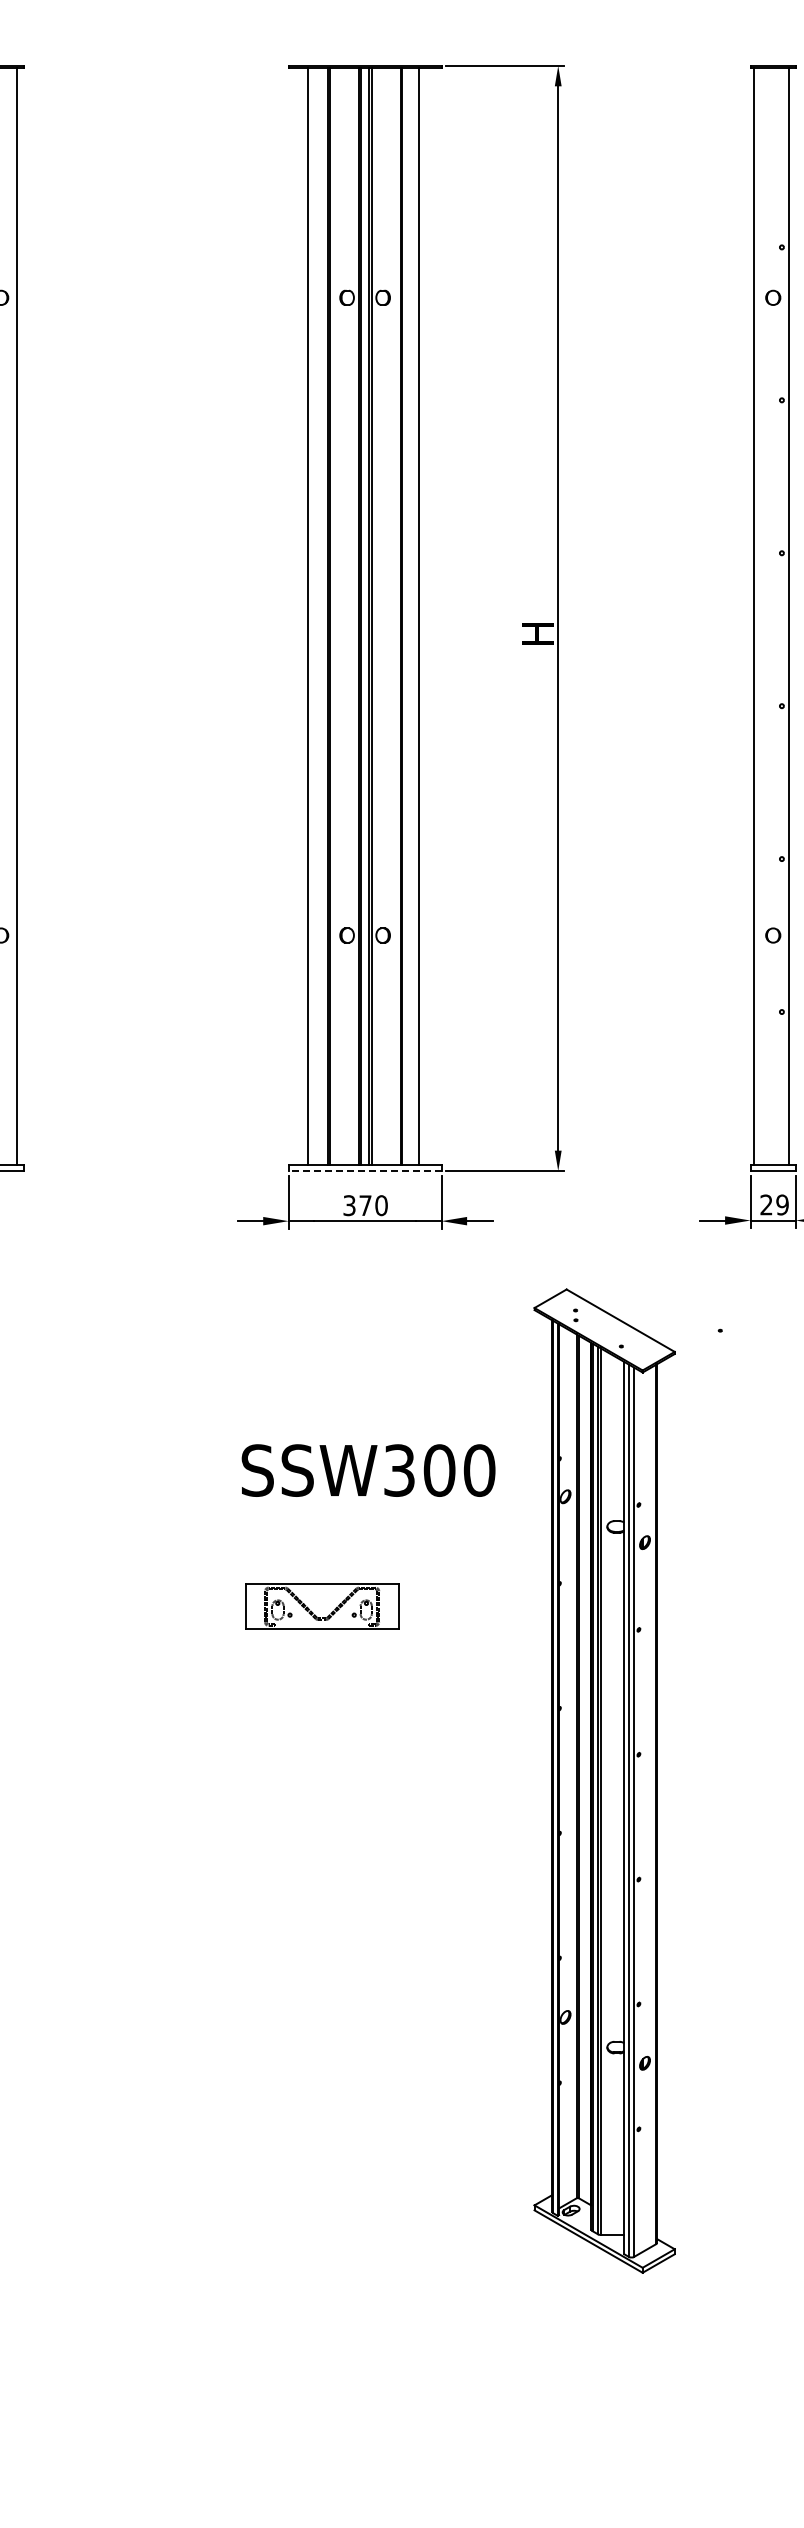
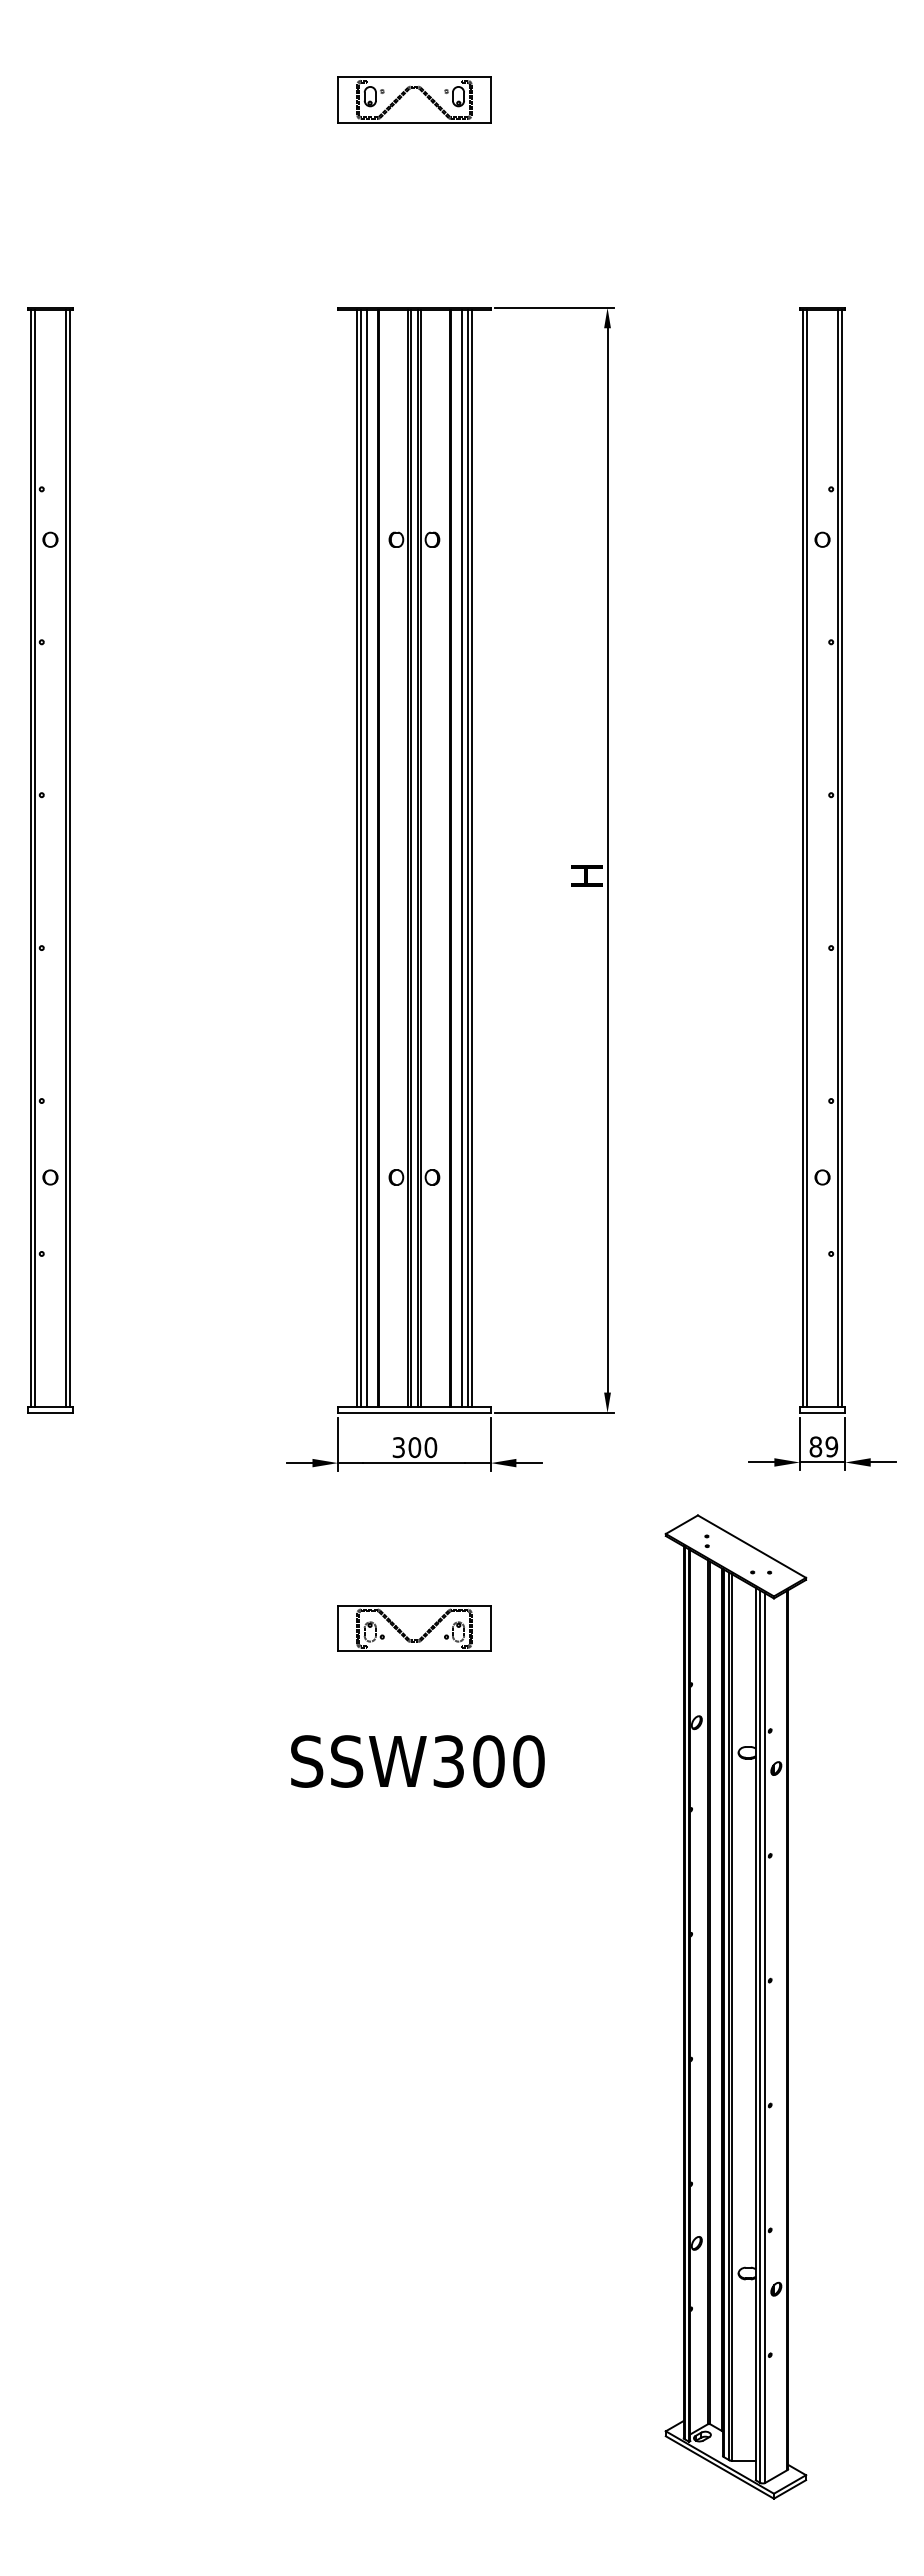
line: (20, 616) -> (69, 858), added
line: (311, 616) -> (360, 858), added
line: (318, 616) -> (367, 858), added
line: (412, 616) -> (461, 858), added
line: (422, 616) -> (471, 858), added
line: (758, 616) -> (807, 858), added
line: (792, 616) -> (841, 858), added
line: (364, 1171) -> (413, 1413), dashed -> solid
text: (766, 1204) -> (815, 1446), 29 -> 89
text: (365, 1205) -> (414, 1447), 370 -> 300
text: (368, 1470) -> (417, 1761), moved
part: (322, 1606) -> (414, 1628), moved
part: (604, 1780) -> (735, 2006), moved

